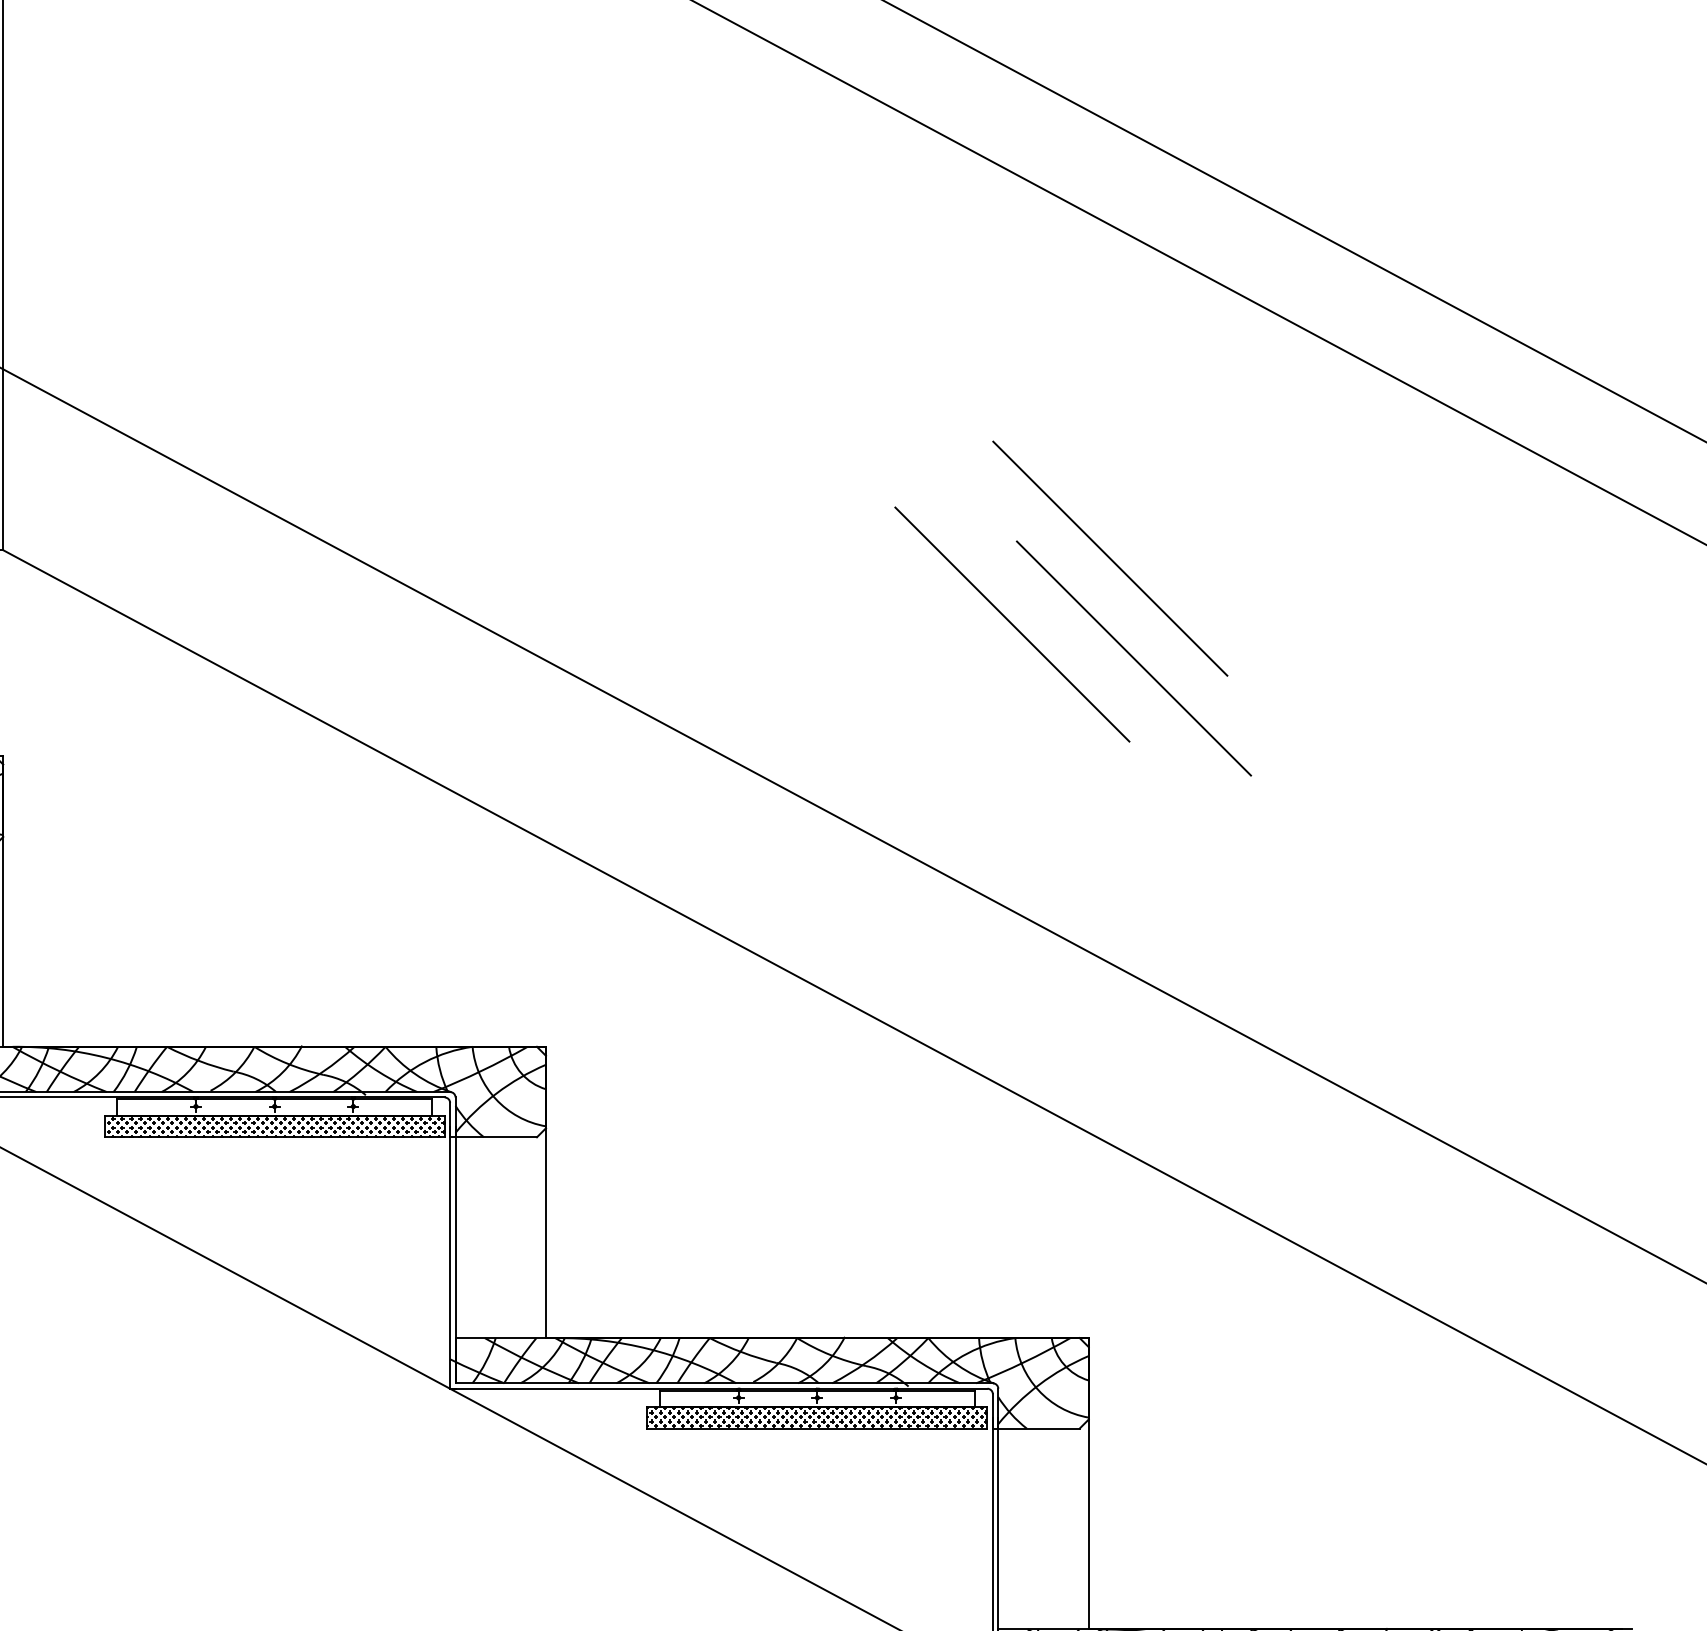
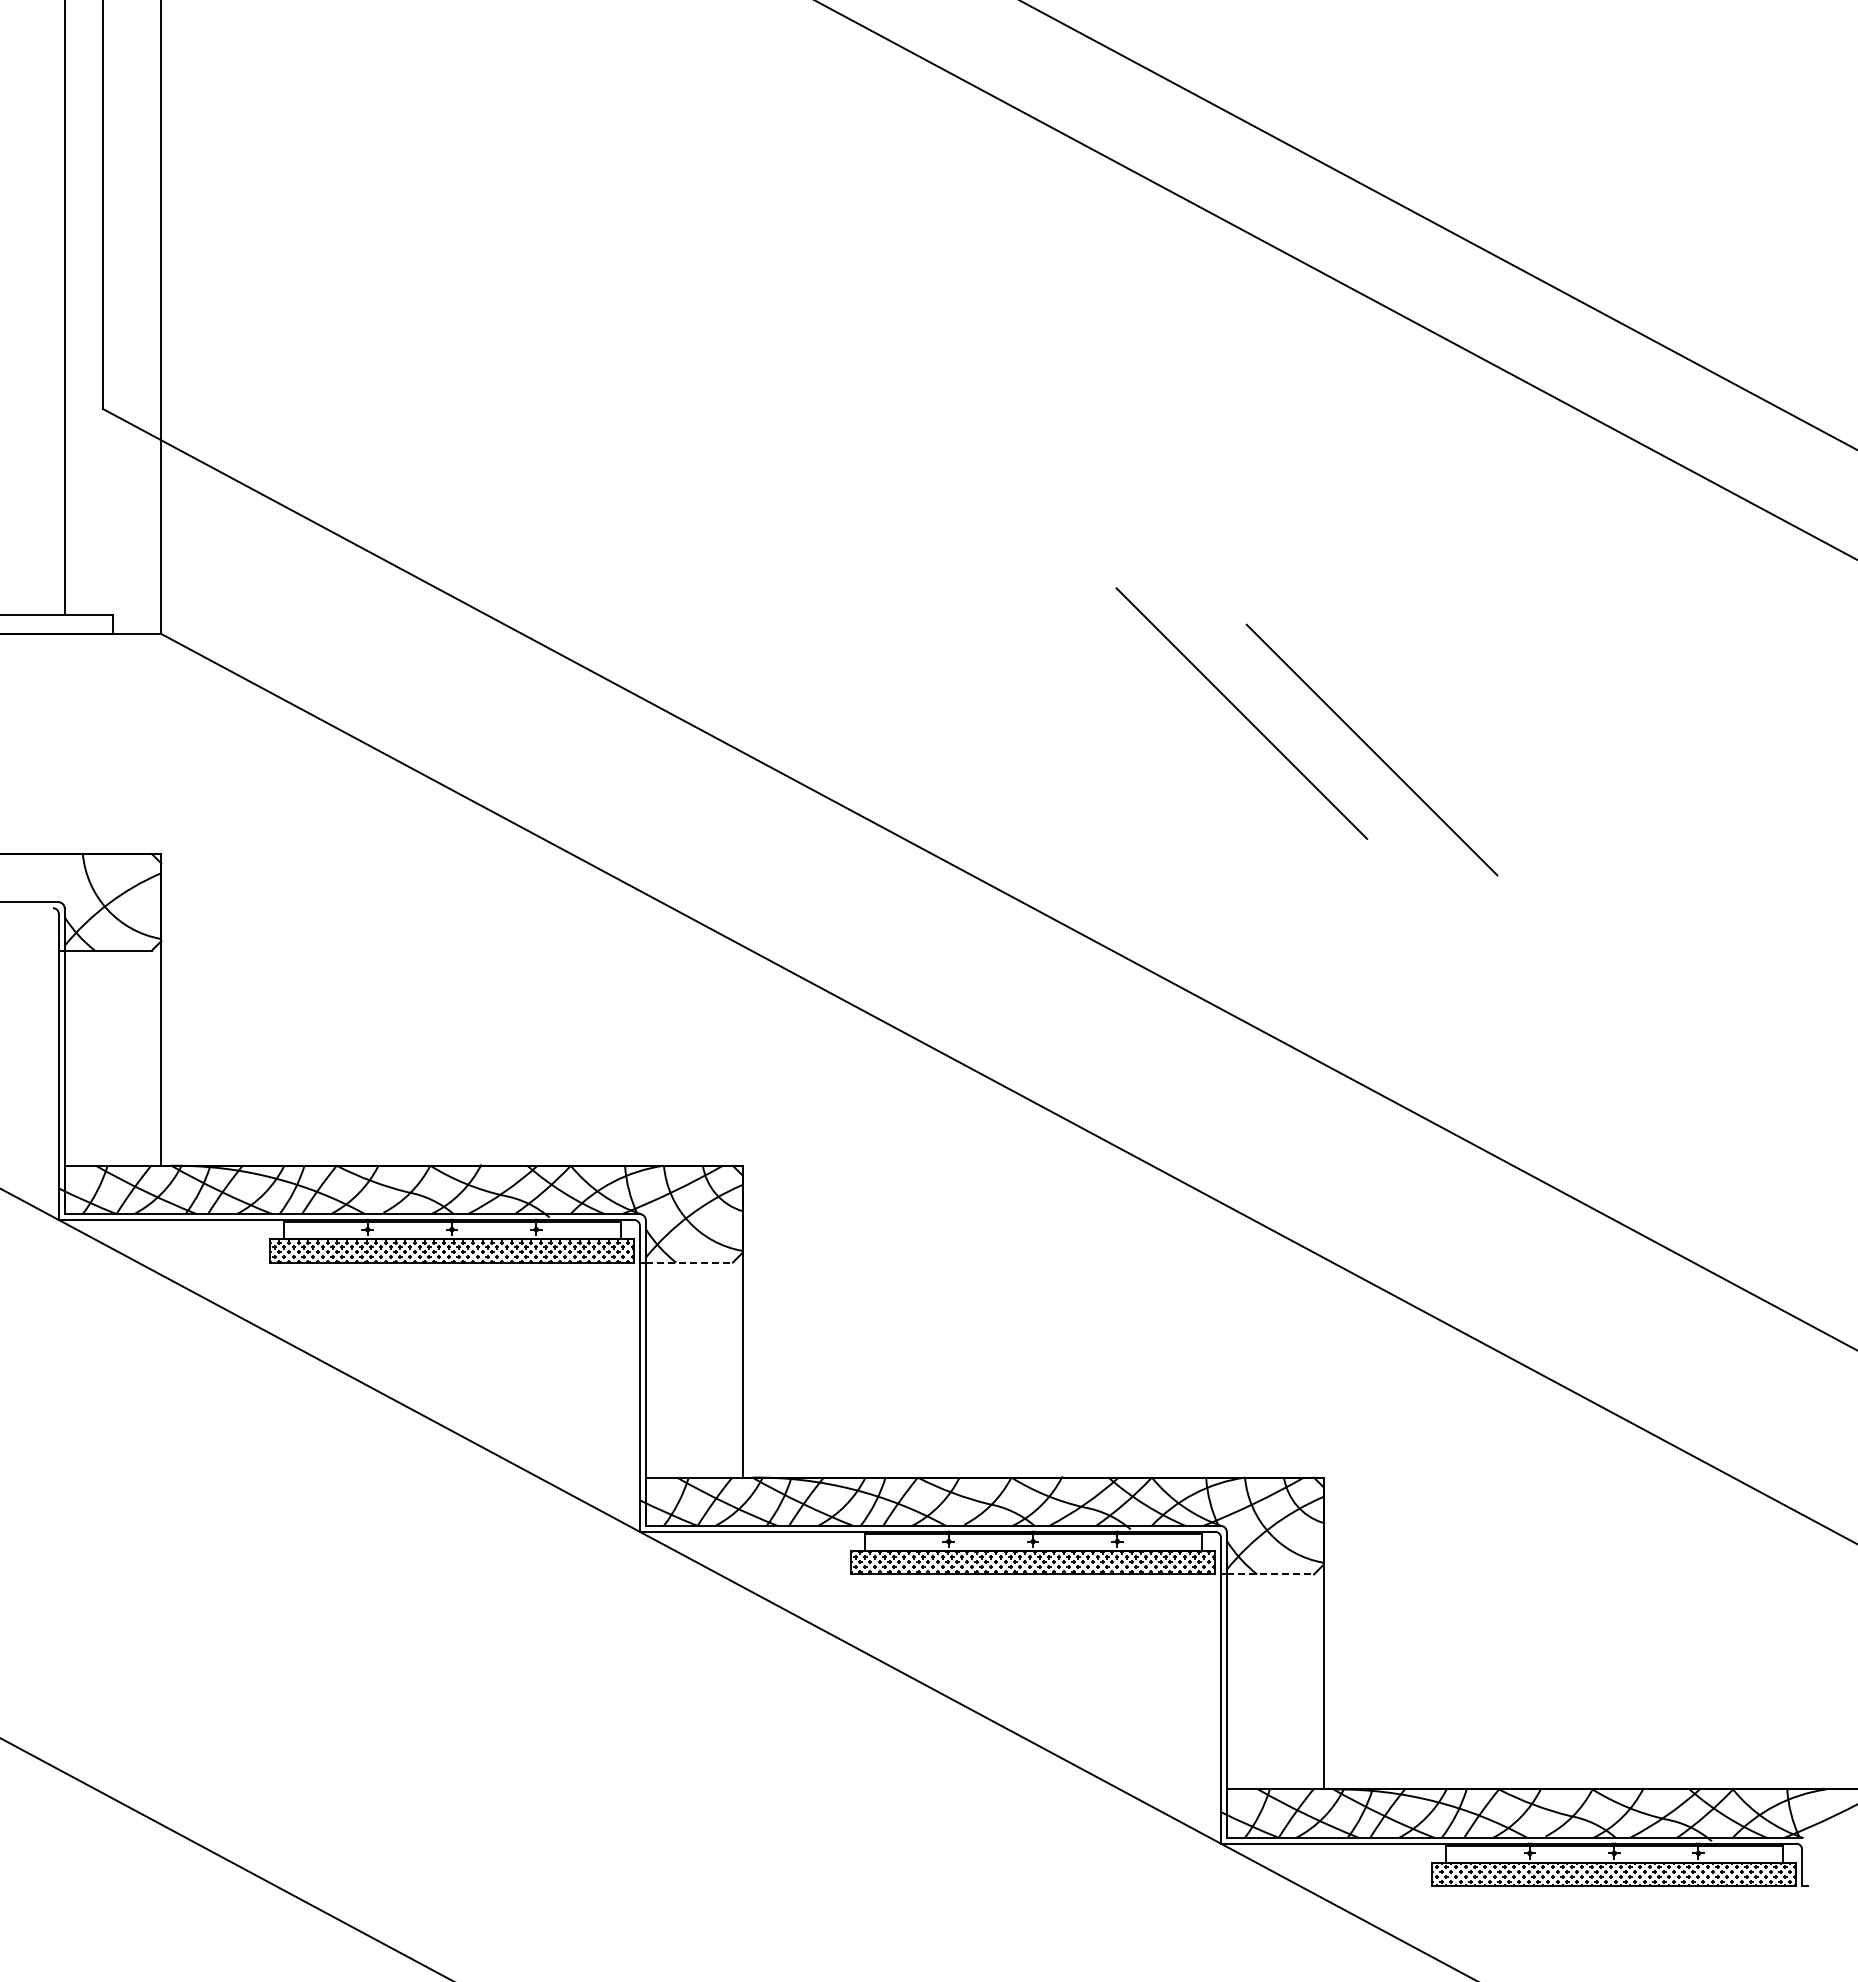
line: (1110, 558) -> (1346, 642), removed
line: (496, 1137) -> (689, 1262), solid -> dashed
line: (1039, 1428) -> (1270, 1574), solid -> dashed

